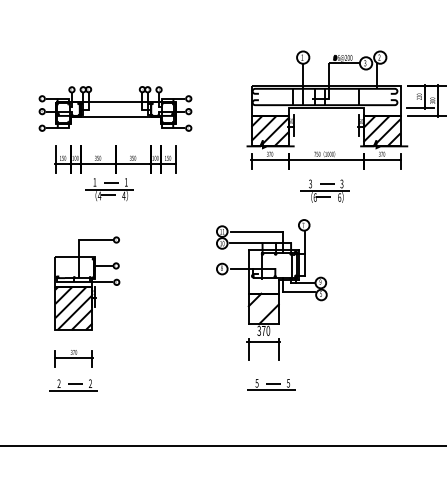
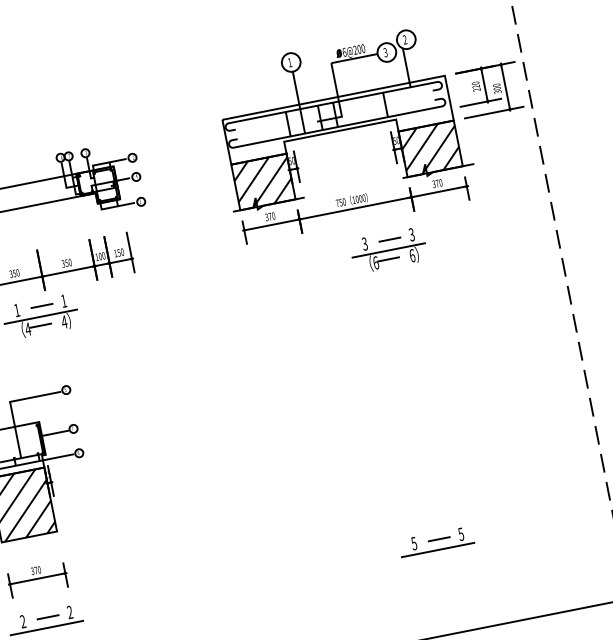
part: (324, 190) -> (387, 249), moved
part: (271, 289) -> (312, 418), removed
part: (271, 384) -> (436, 541), moved

